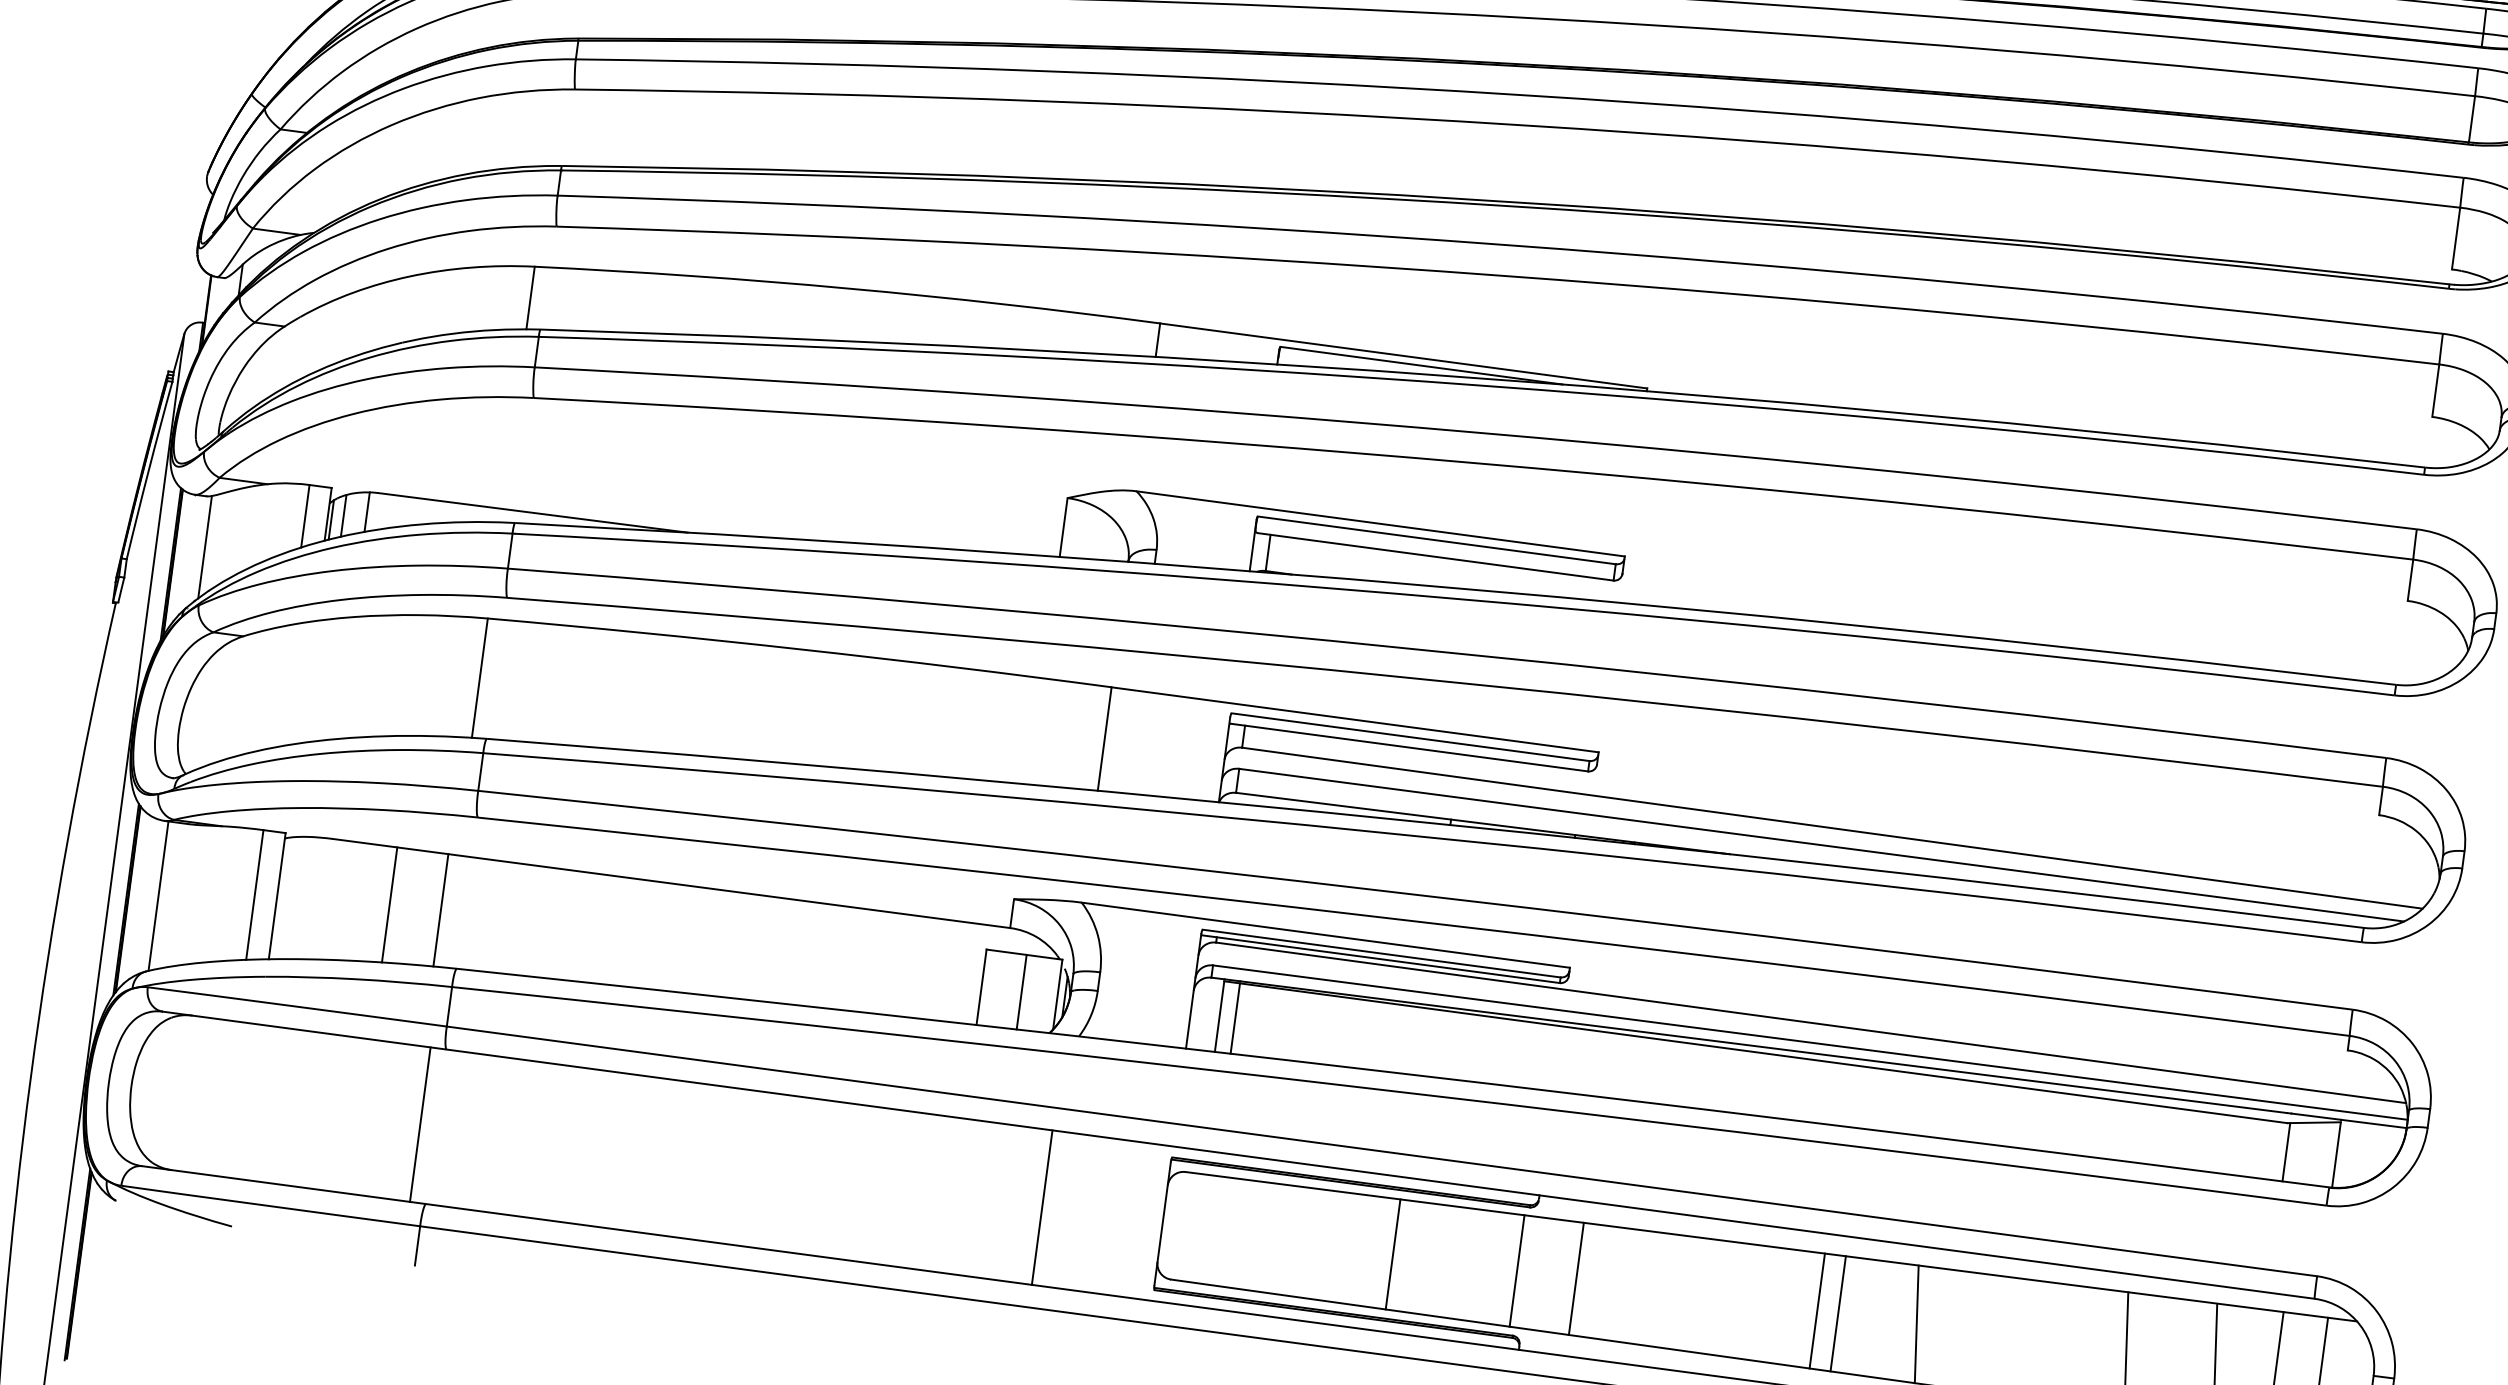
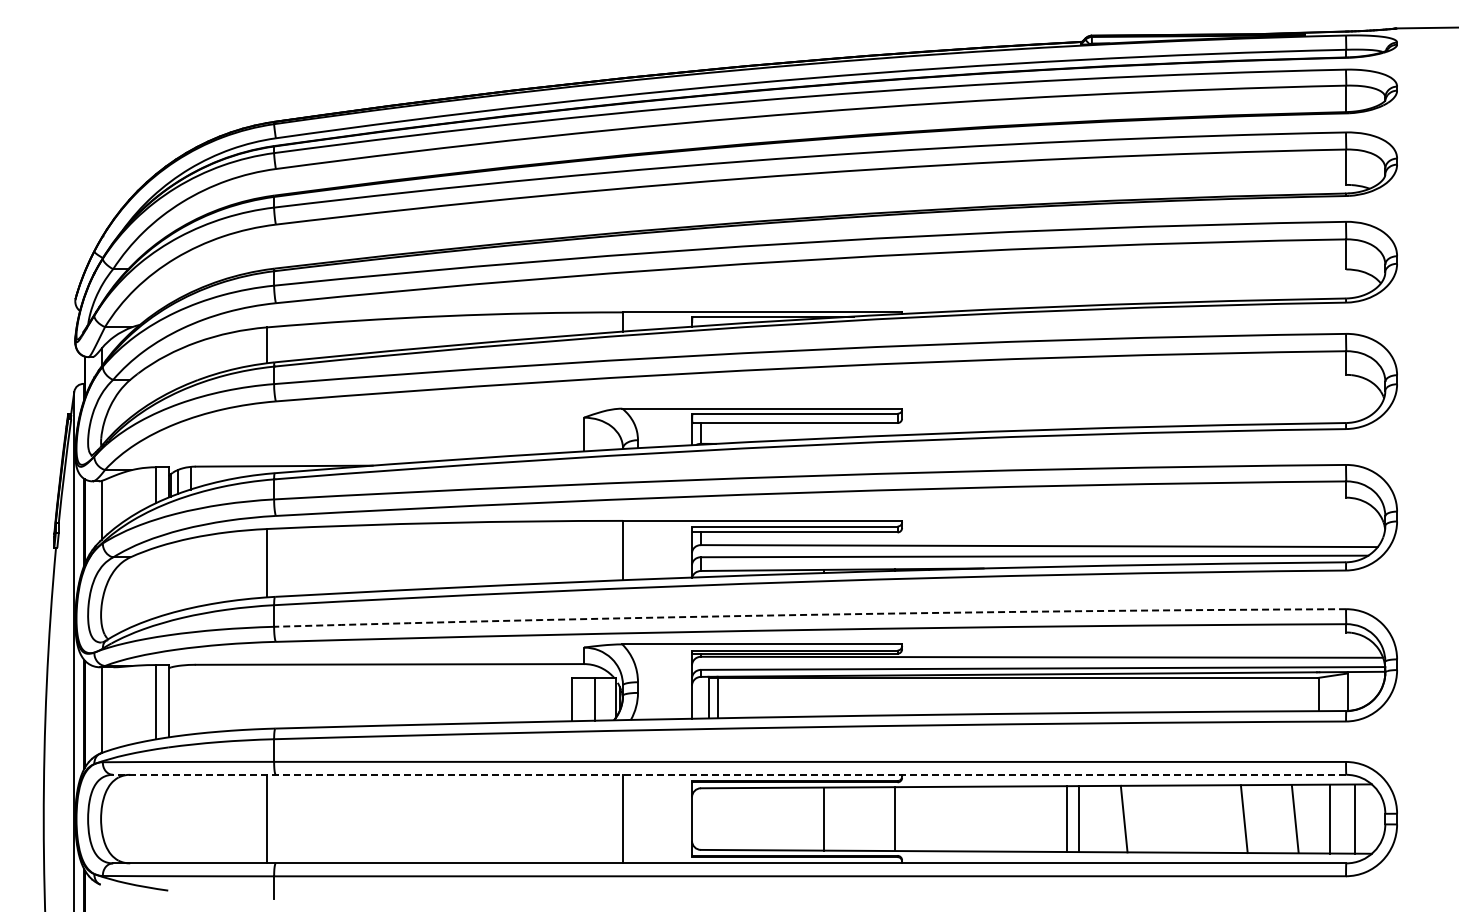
arc: (1417, 894) -> (810, 614), solid -> dashed
line: (389, 904) -> (232, 697), removed
line: (441, 909) -> (262, 696), removed
line: (1238, 1154) -> (729, 774), solid -> dashed
line: (1577, 1277) -> (929, 818), removed

